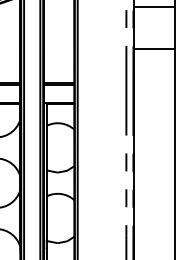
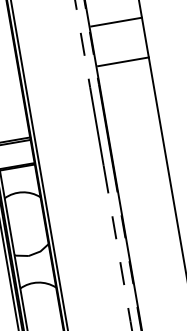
line: (154, 48) -> (122, 61), moved

